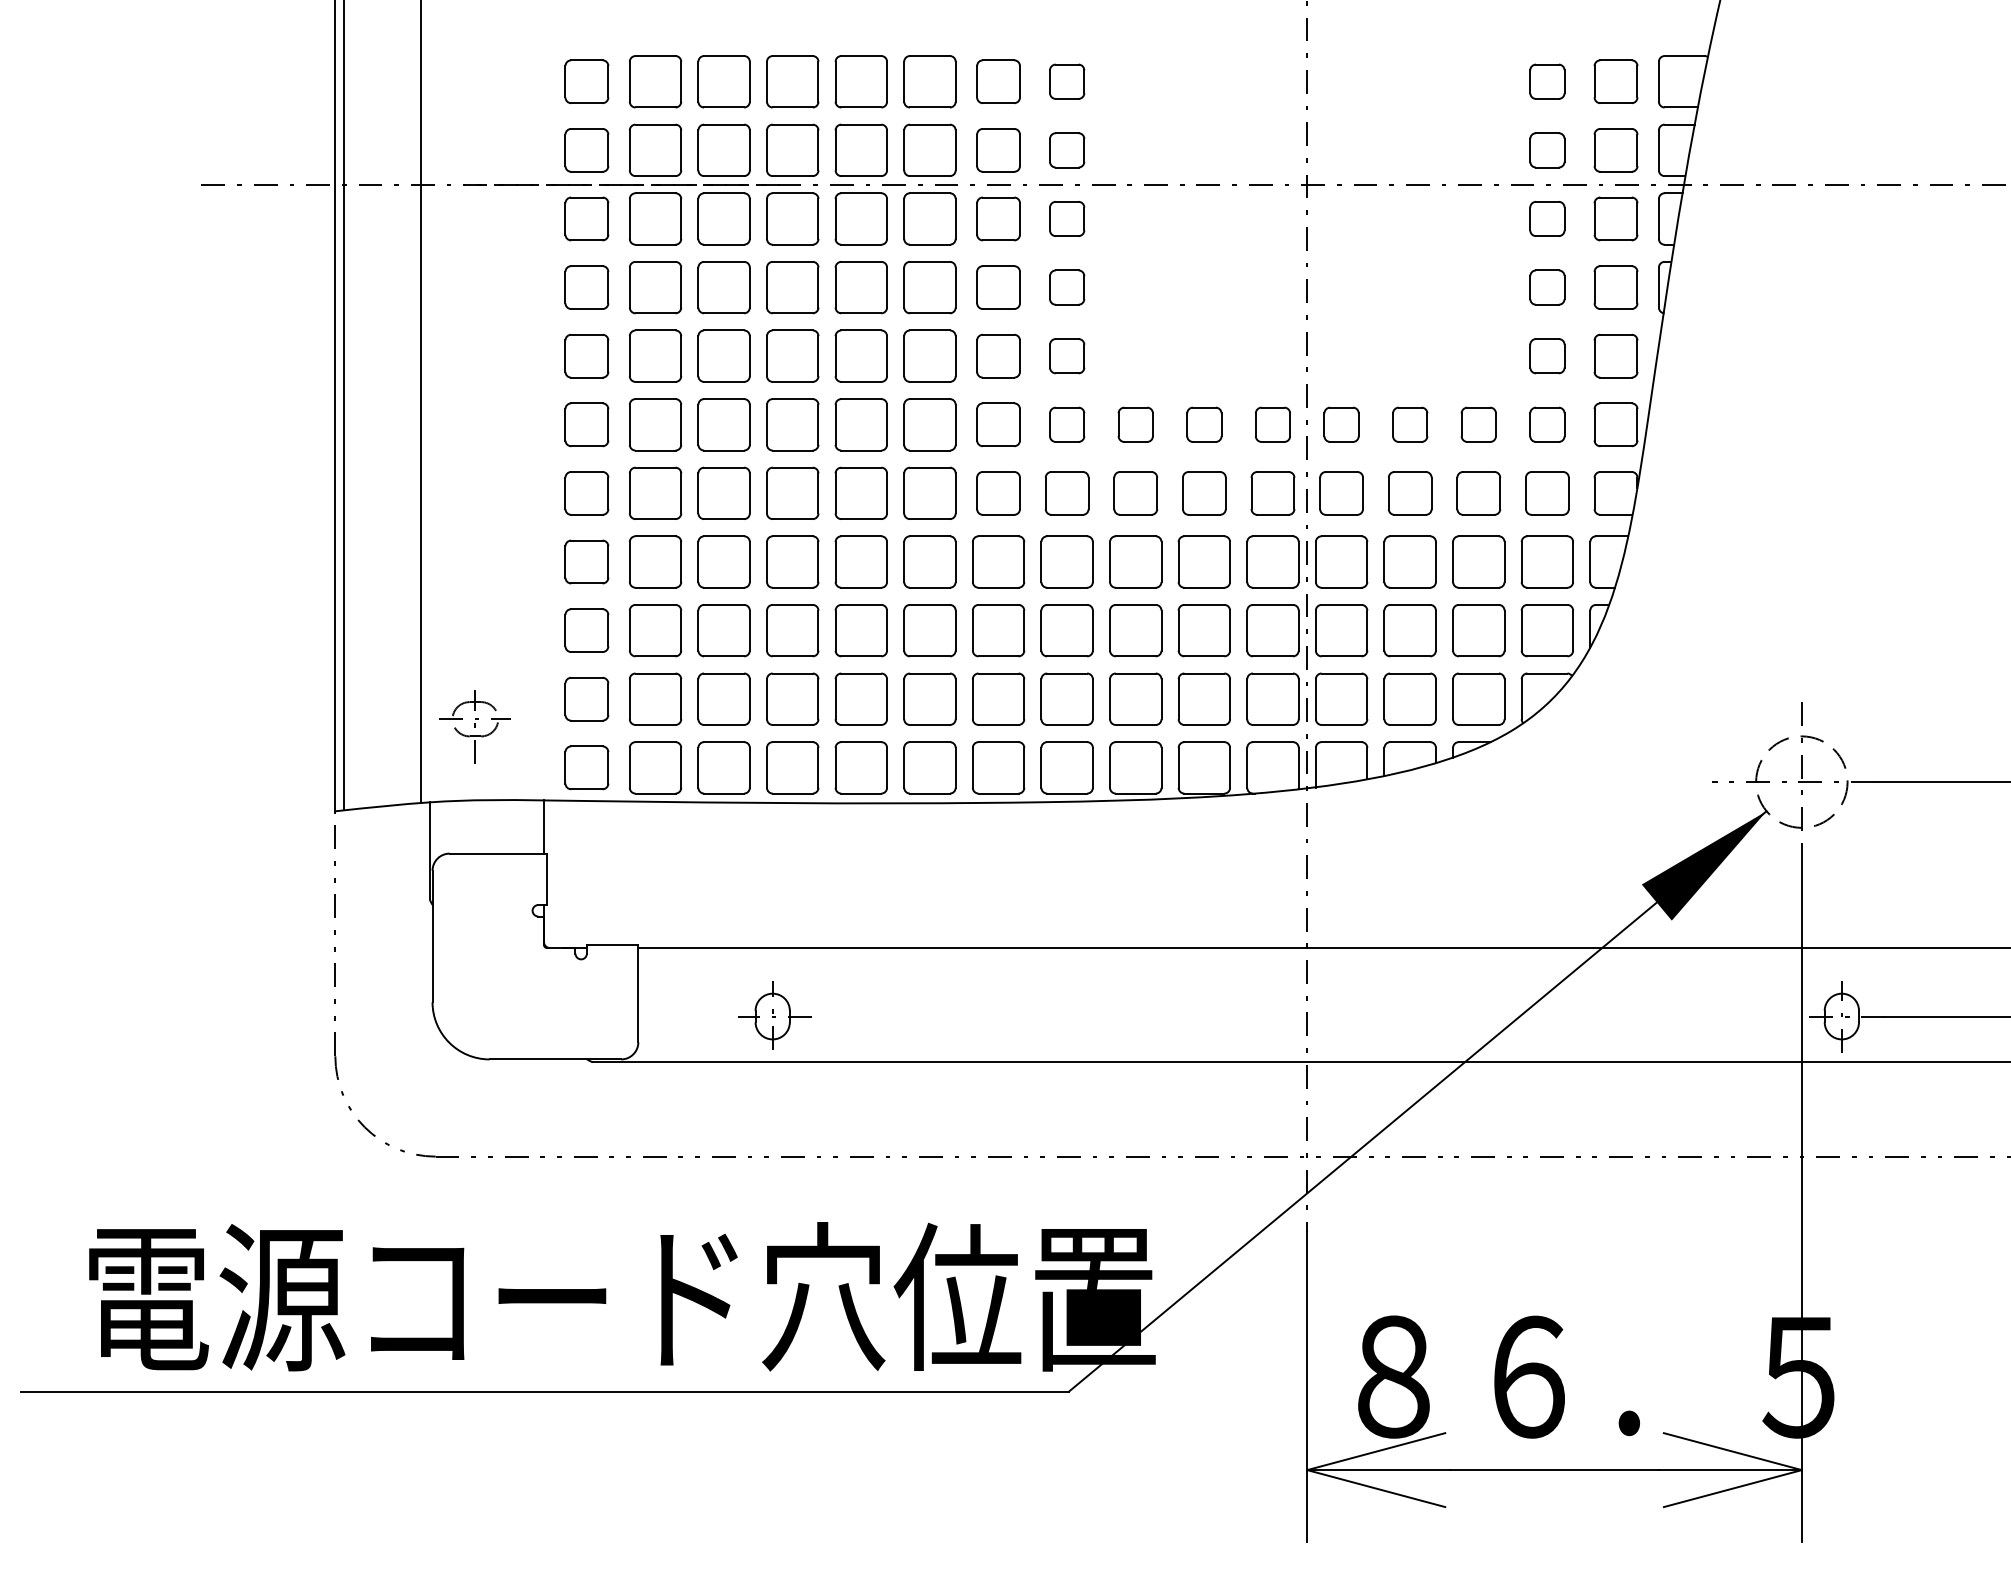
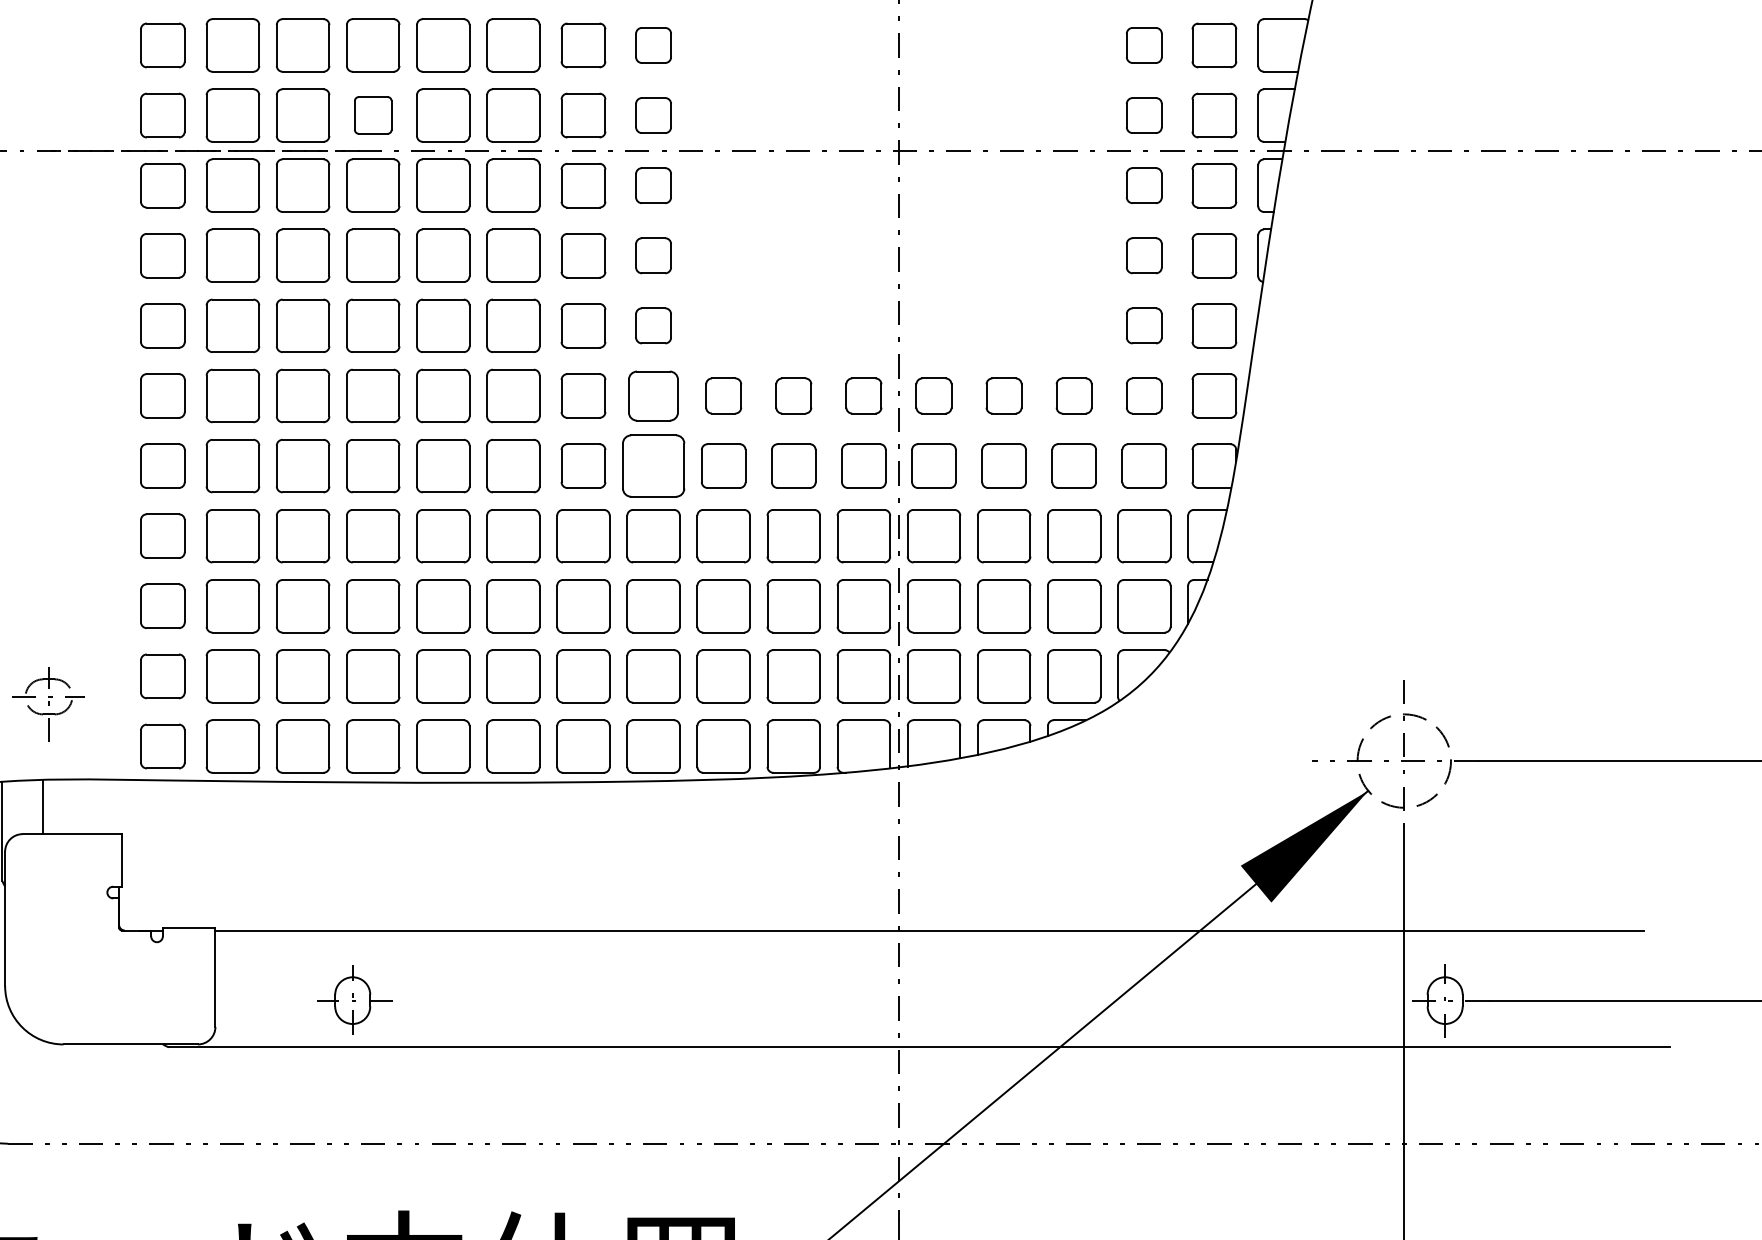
part: (792, 149) -> (372, 114), size x0.7
part: (1067, 424) -> (653, 395), size x1.4
part: (1066, 493) -> (652, 466), size x1.4
line: (544, 826) -> (43, 806), moved

